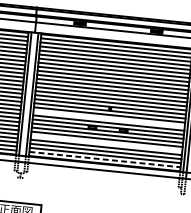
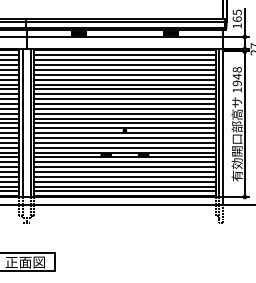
line: (108, 118) -> (124, 142), added
line: (106, 143) -> (124, 172), added
line: (104, 159) -> (124, 191), dashed -> solid

